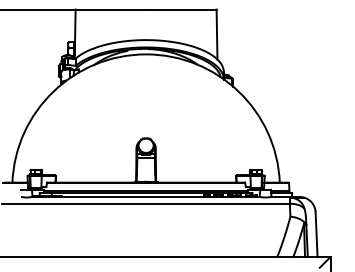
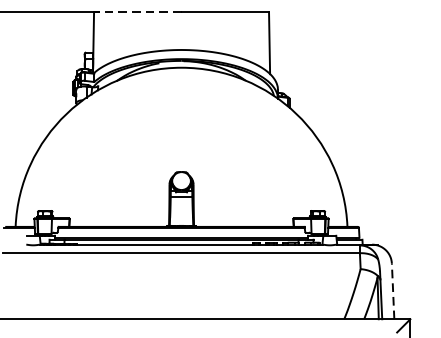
line: (110, 9) -> (137, 12), solid -> dashed
line: (316, 234) -> (392, 291), solid -> dashed

